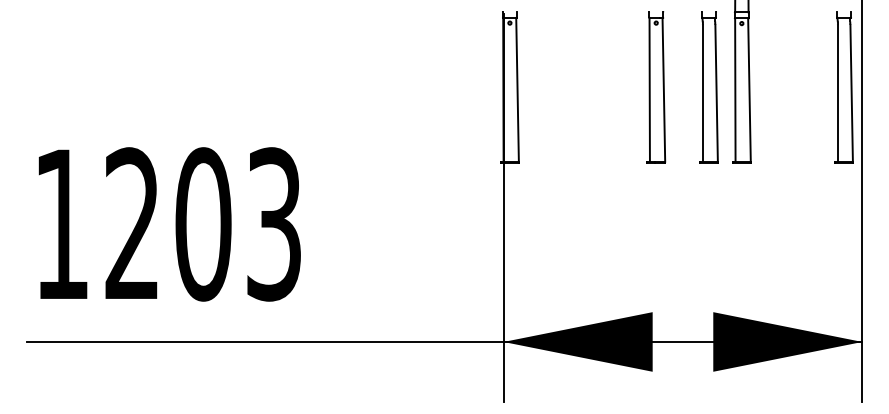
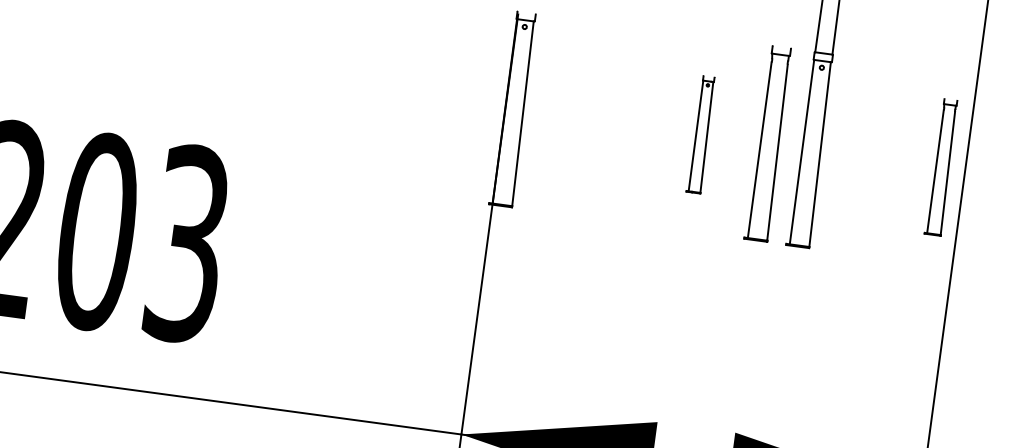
part: (656, 87) -> (701, 134), size x0.6
part: (843, 87) -> (941, 167), size x0.7

